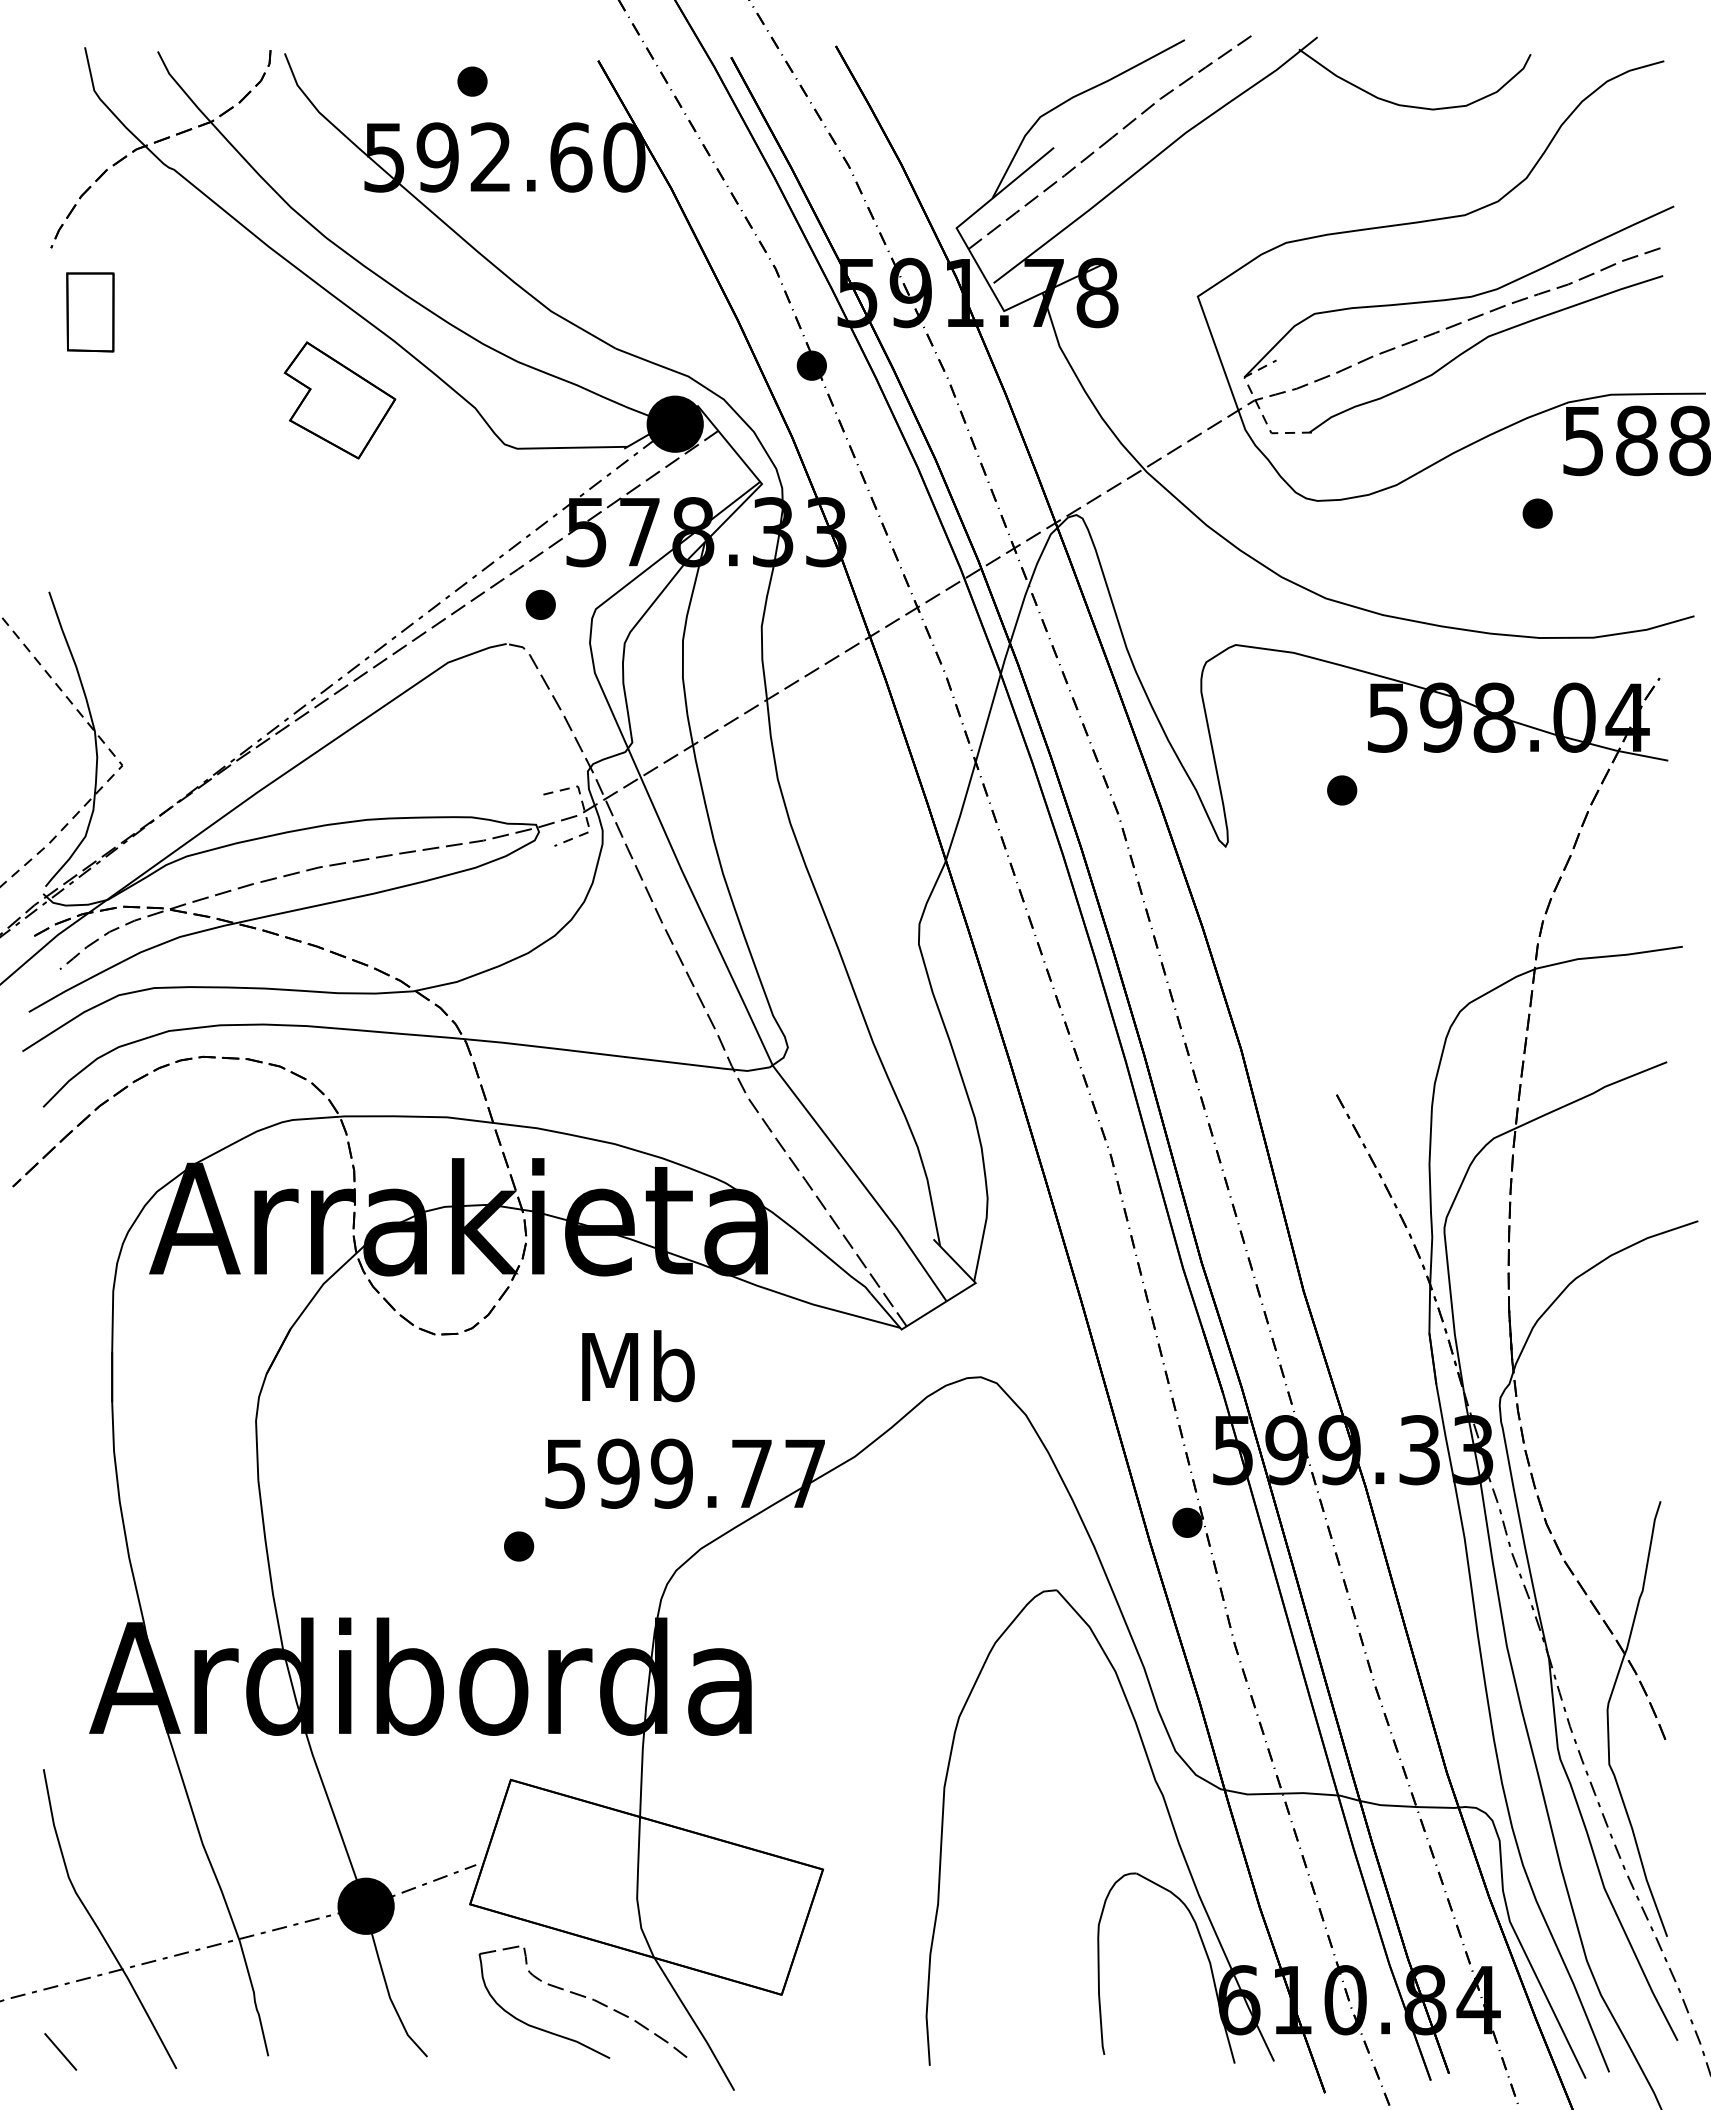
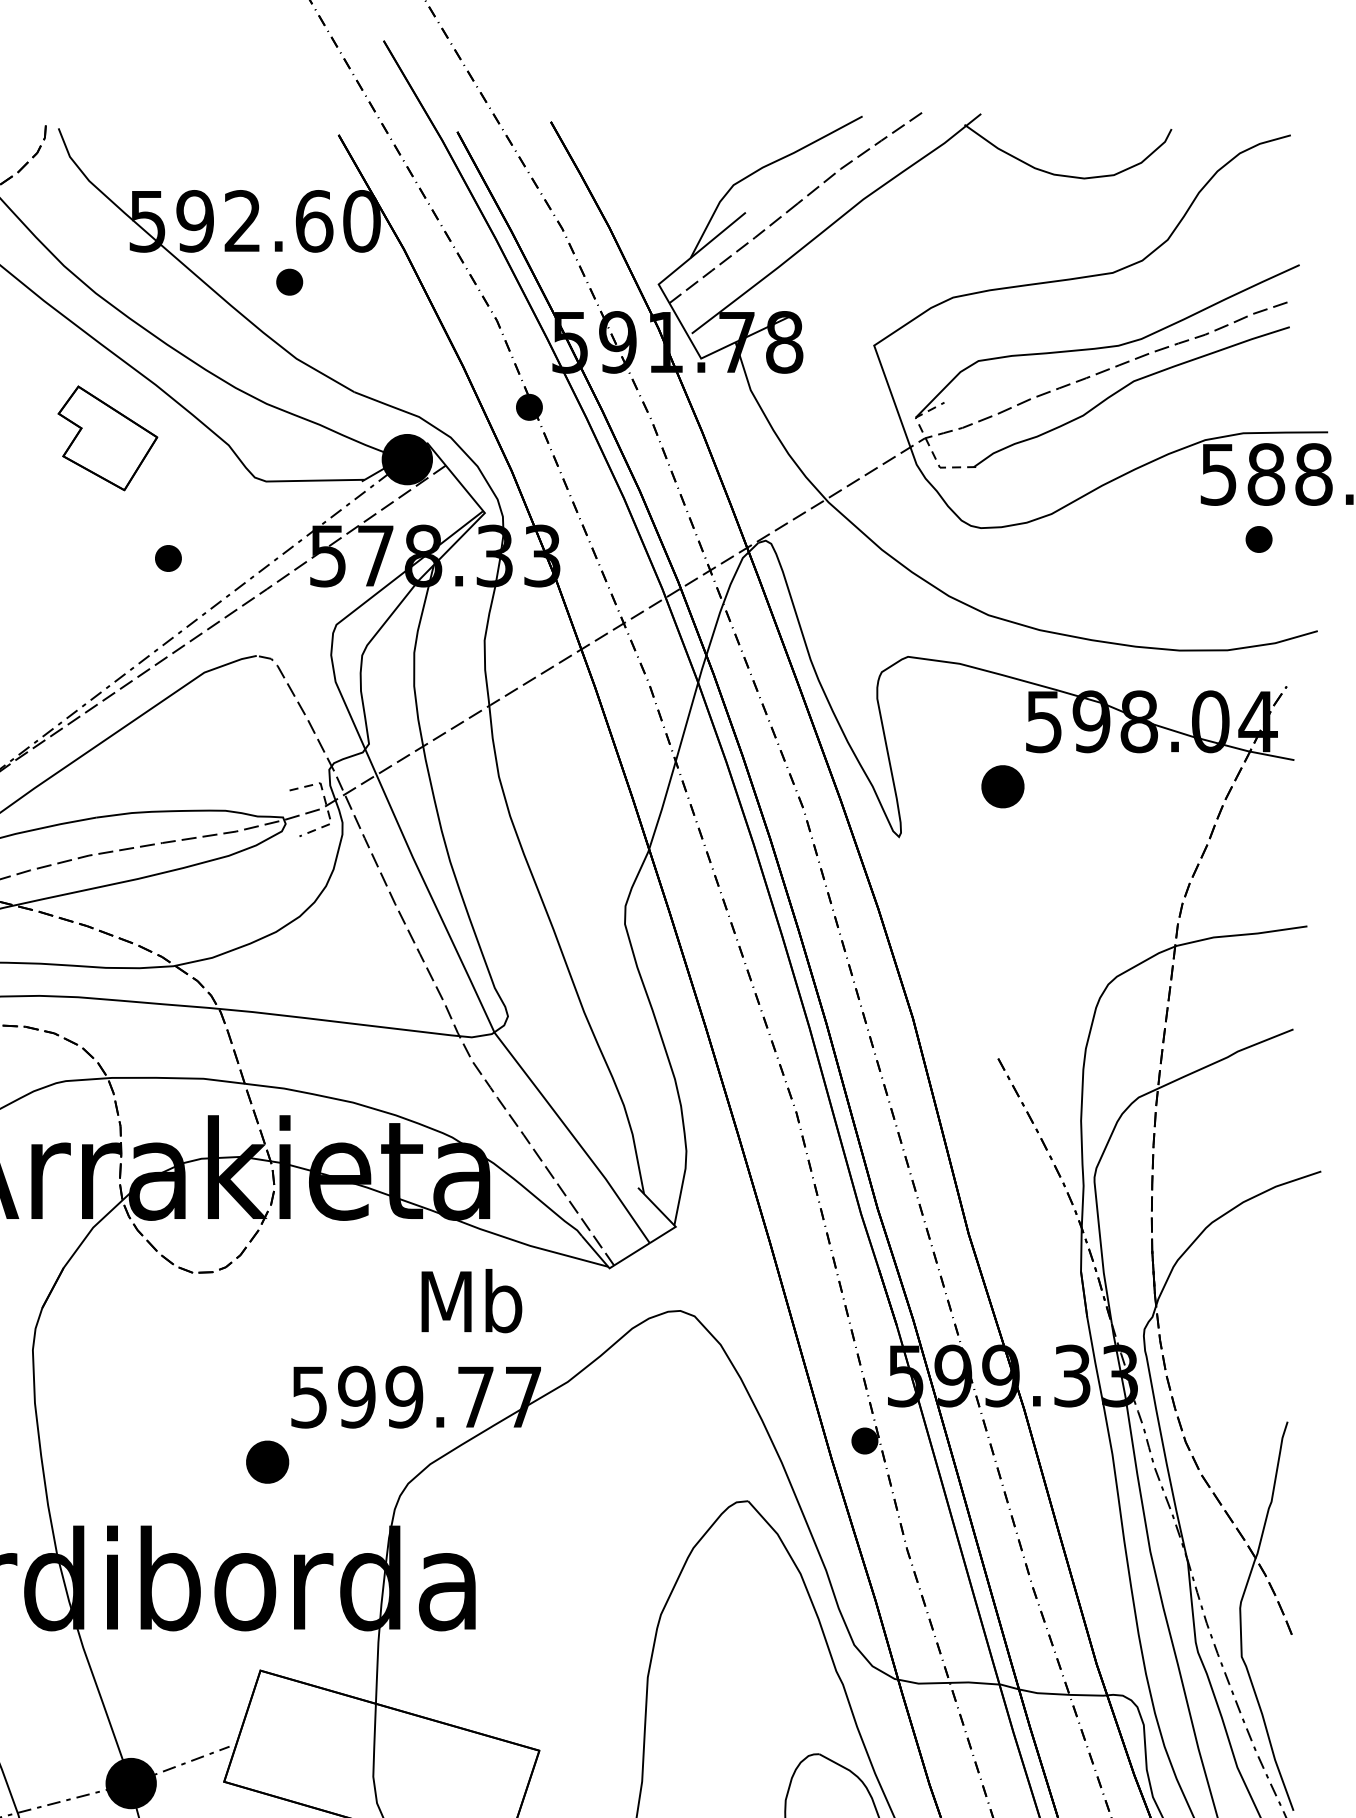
part: (472, 81) -> (289, 282), moved
part: (1537, 513) -> (1258, 539), moved
part: (540, 604) -> (168, 558), moved
part: (1342, 790) -> (1003, 786), size x1.6
text: (638, 1366) -> (471, 1301), moved
part: (519, 1546) -> (268, 1462), size x1.6

